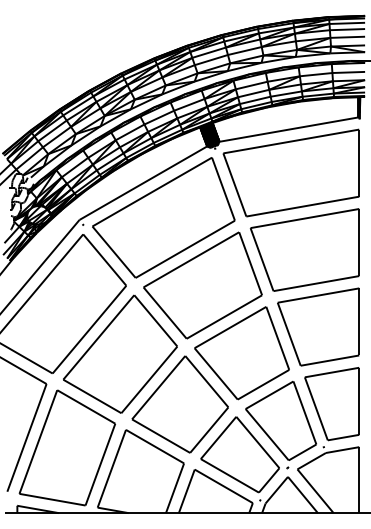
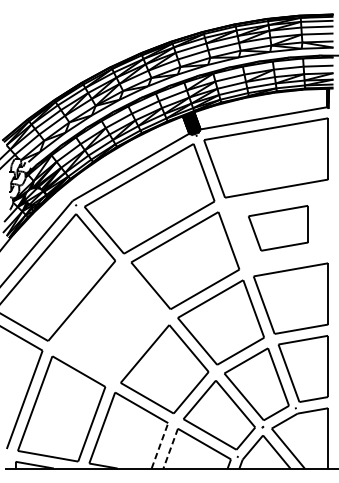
part: (304, 249) -> (278, 227), size x0.6
part: (120, 353) -> (110, 322), removed
line: (175, 487) -> (160, 445), solid -> dashed
line: (186, 491) -> (170, 448), solid -> dashed

